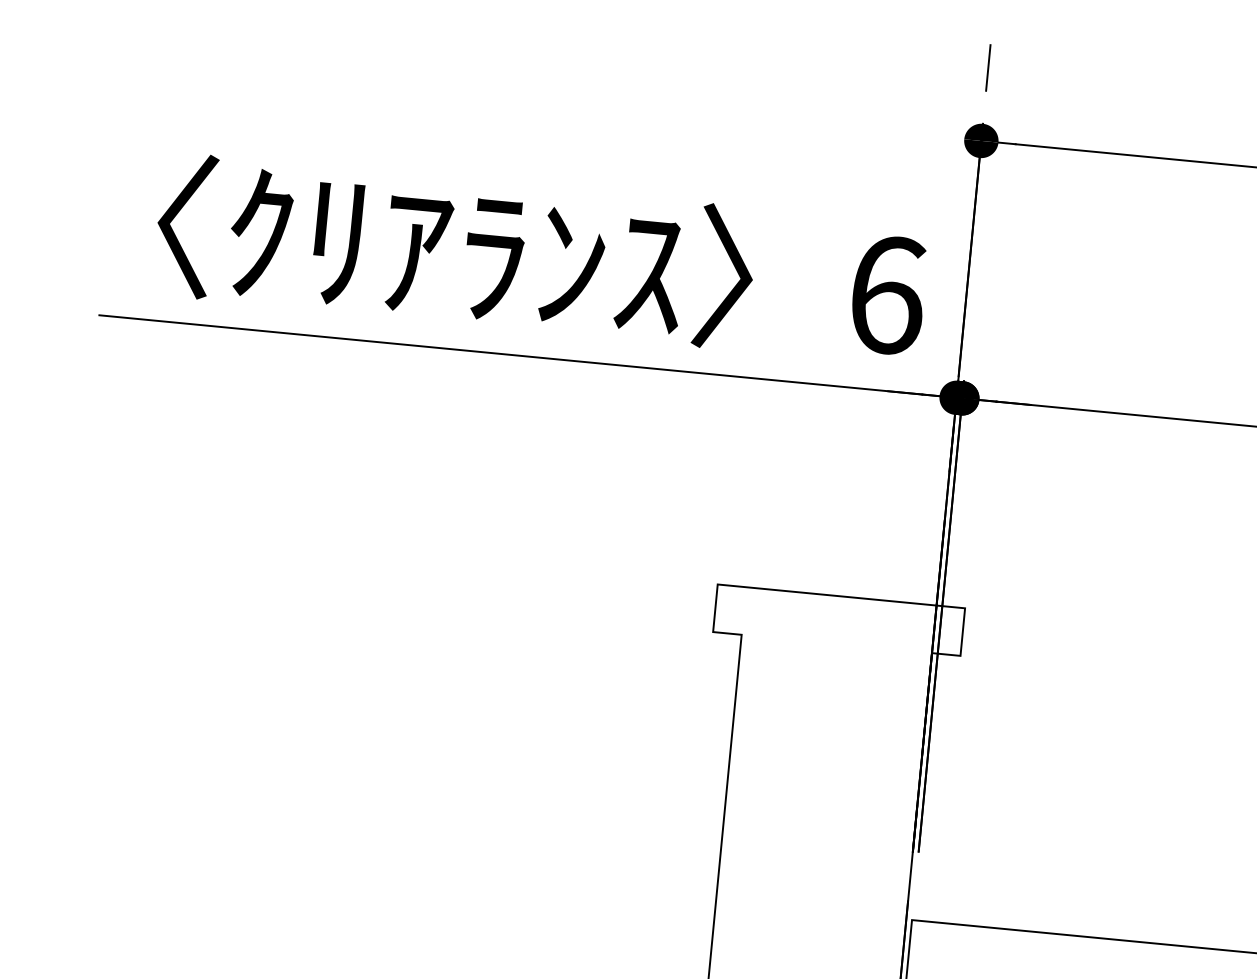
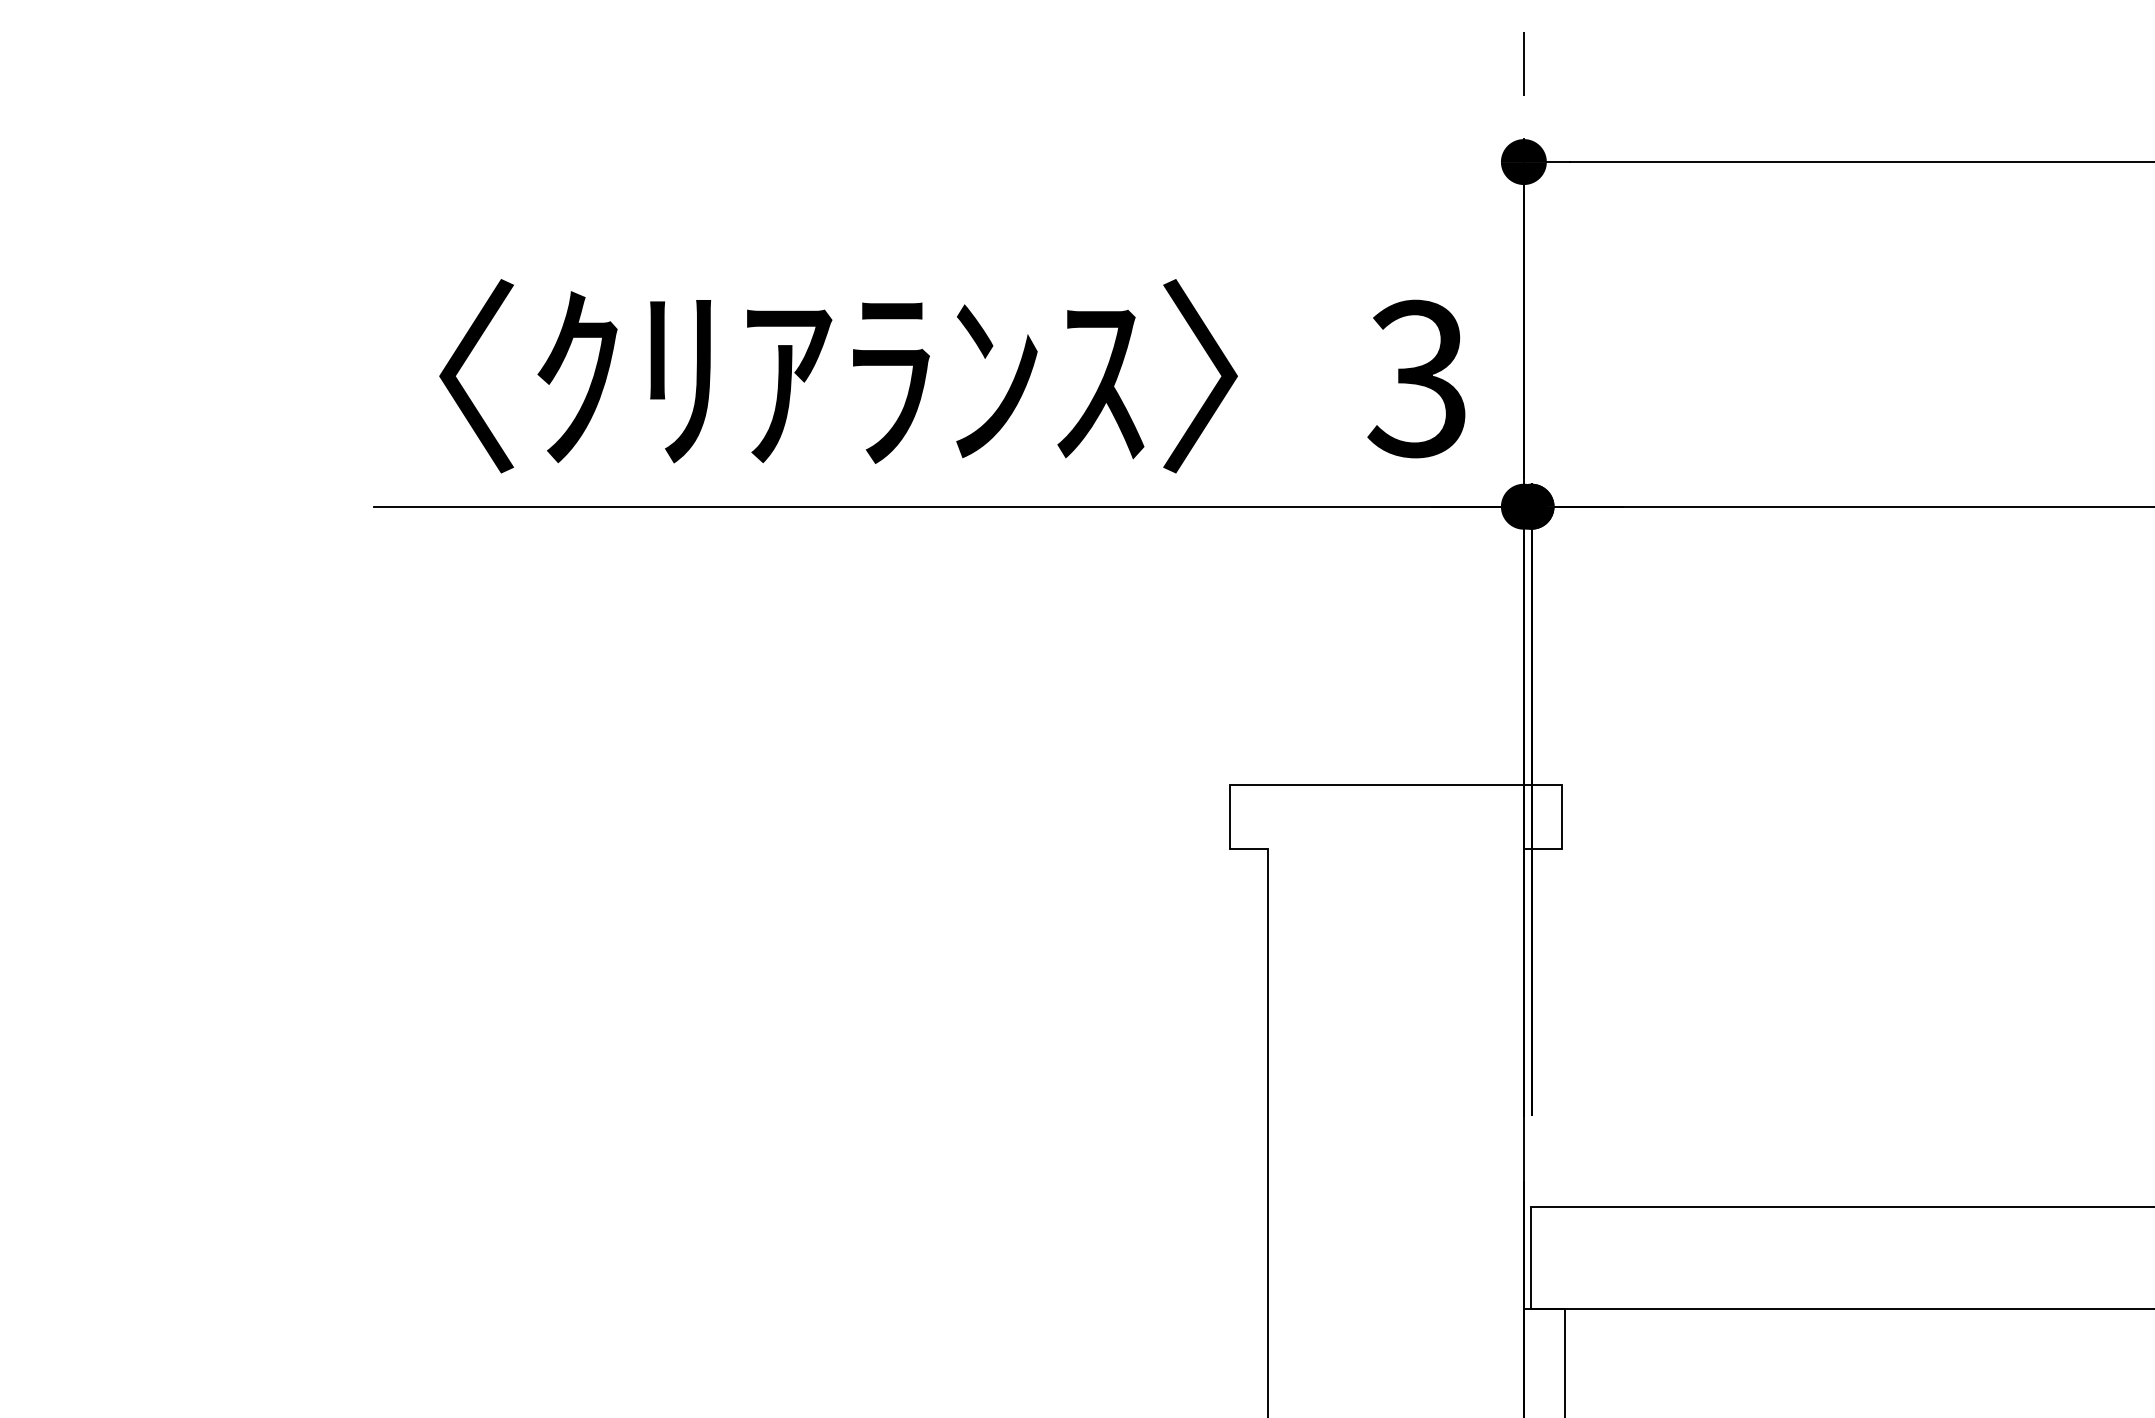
text: (886, 294) -> (1417, 378), 6 -> 3

